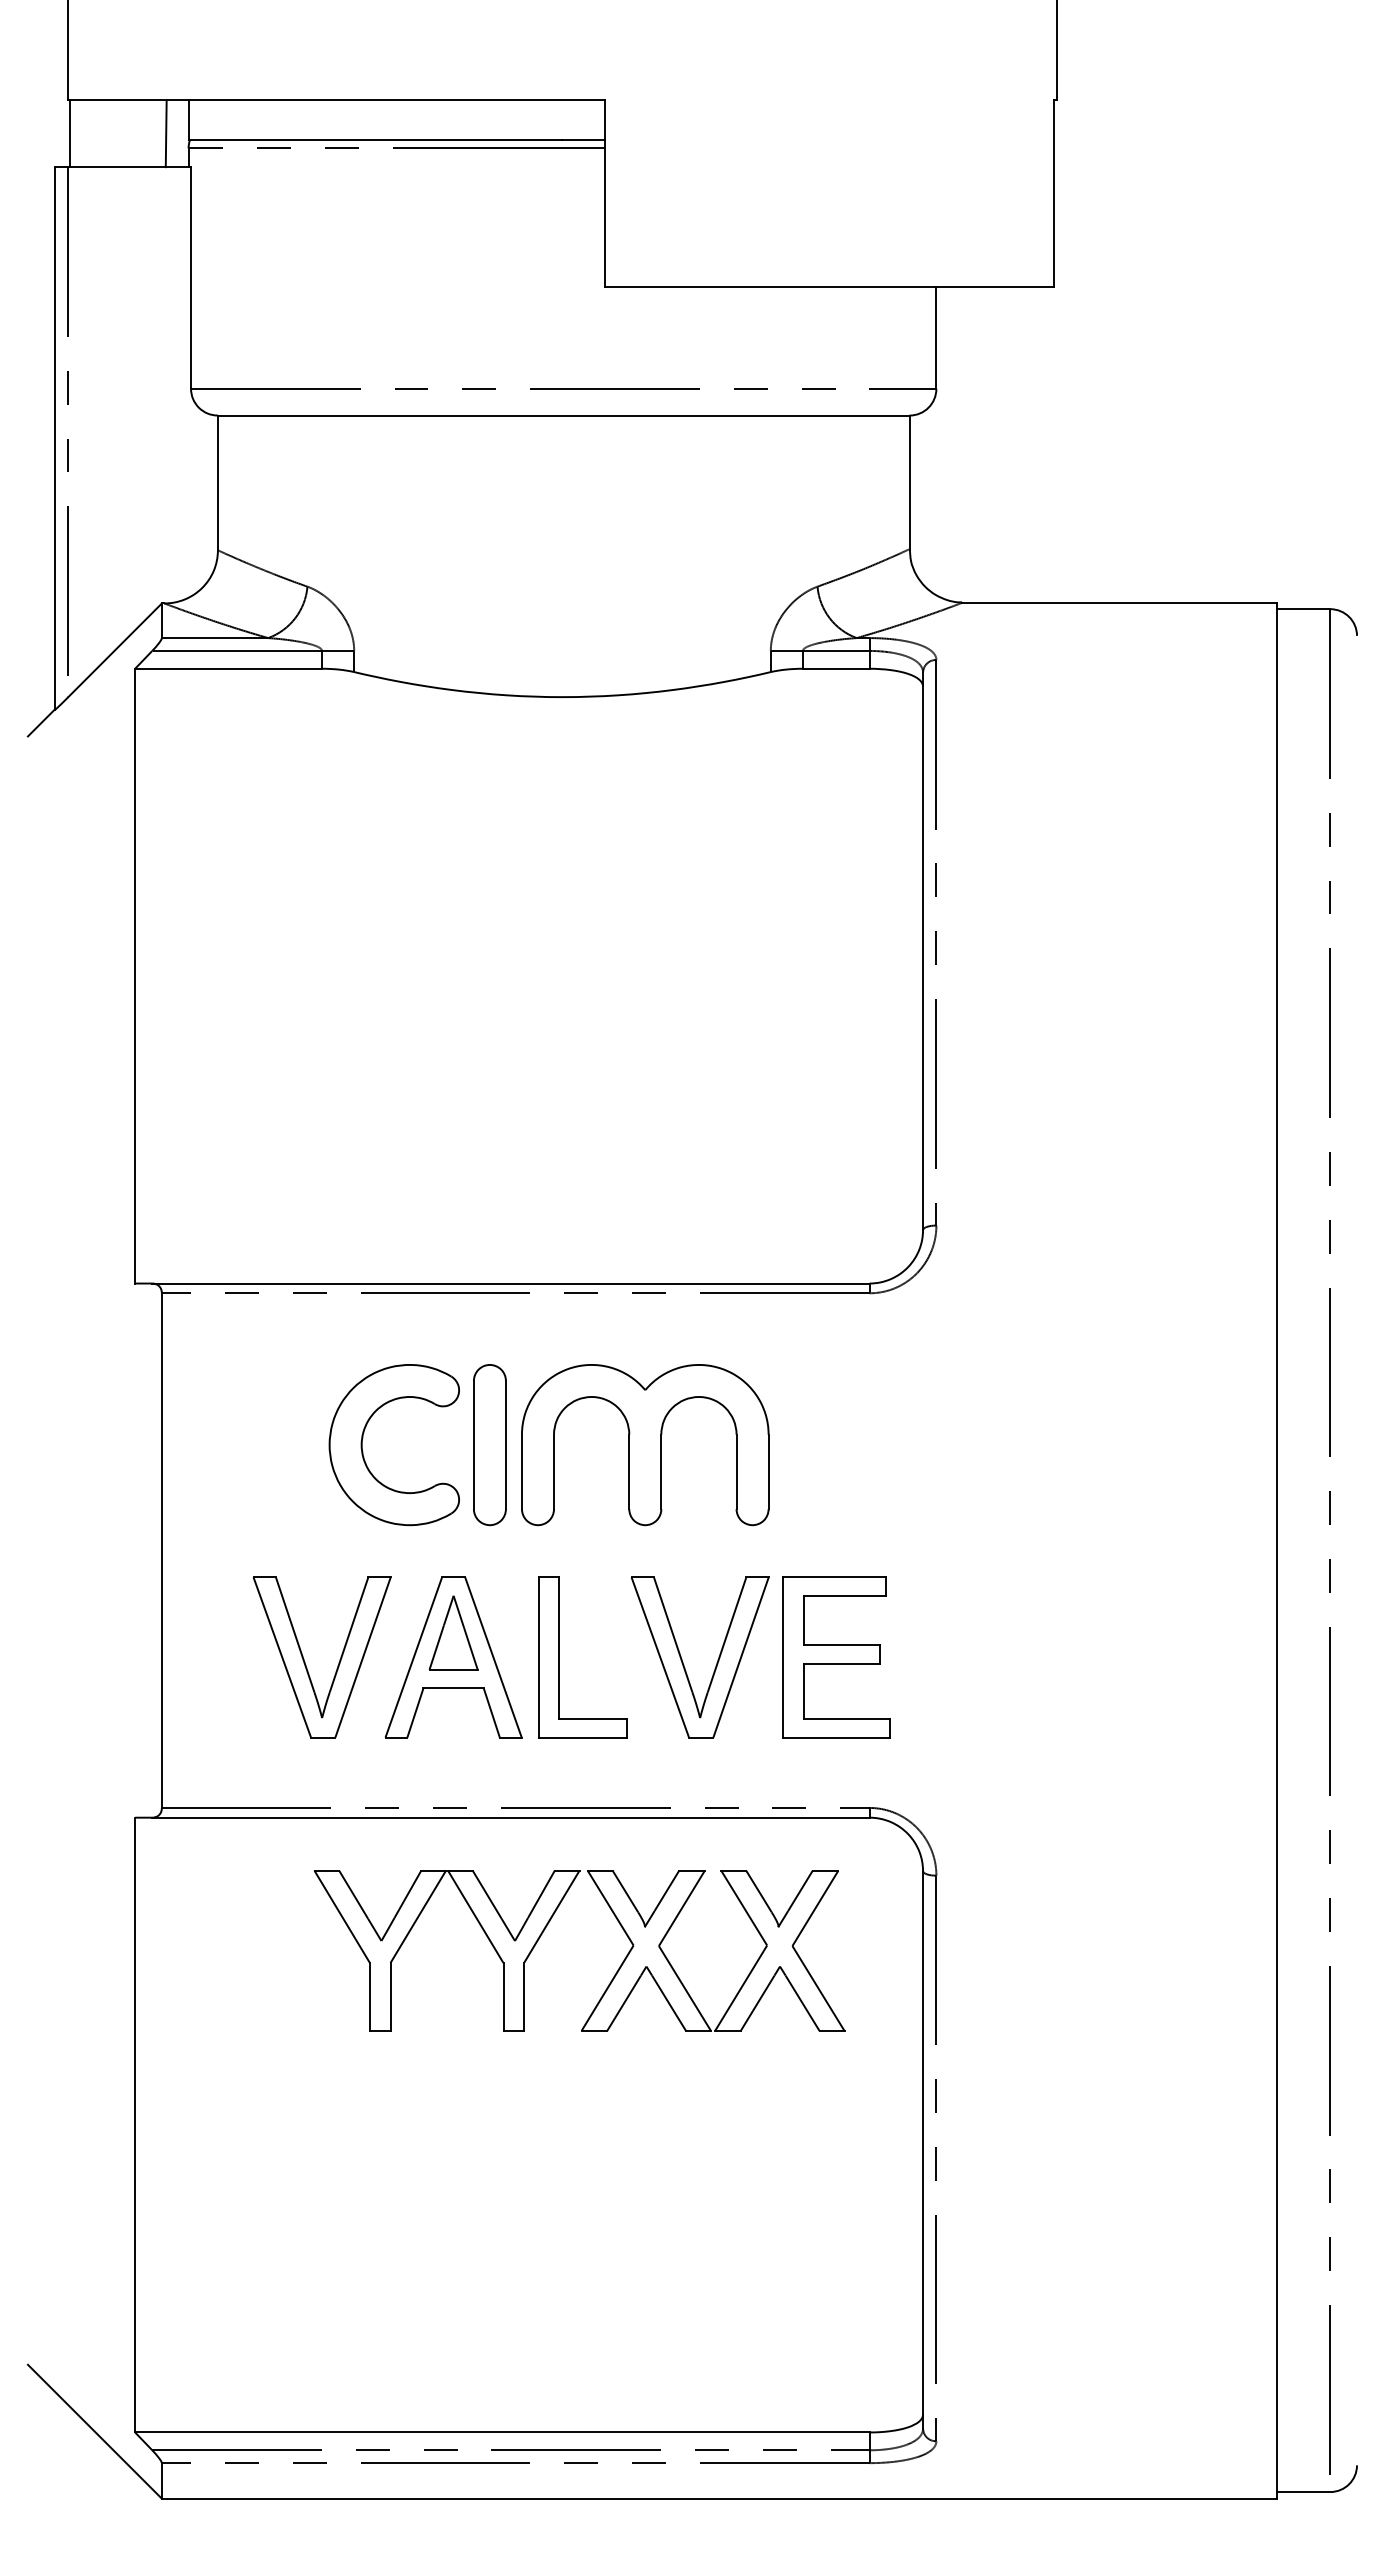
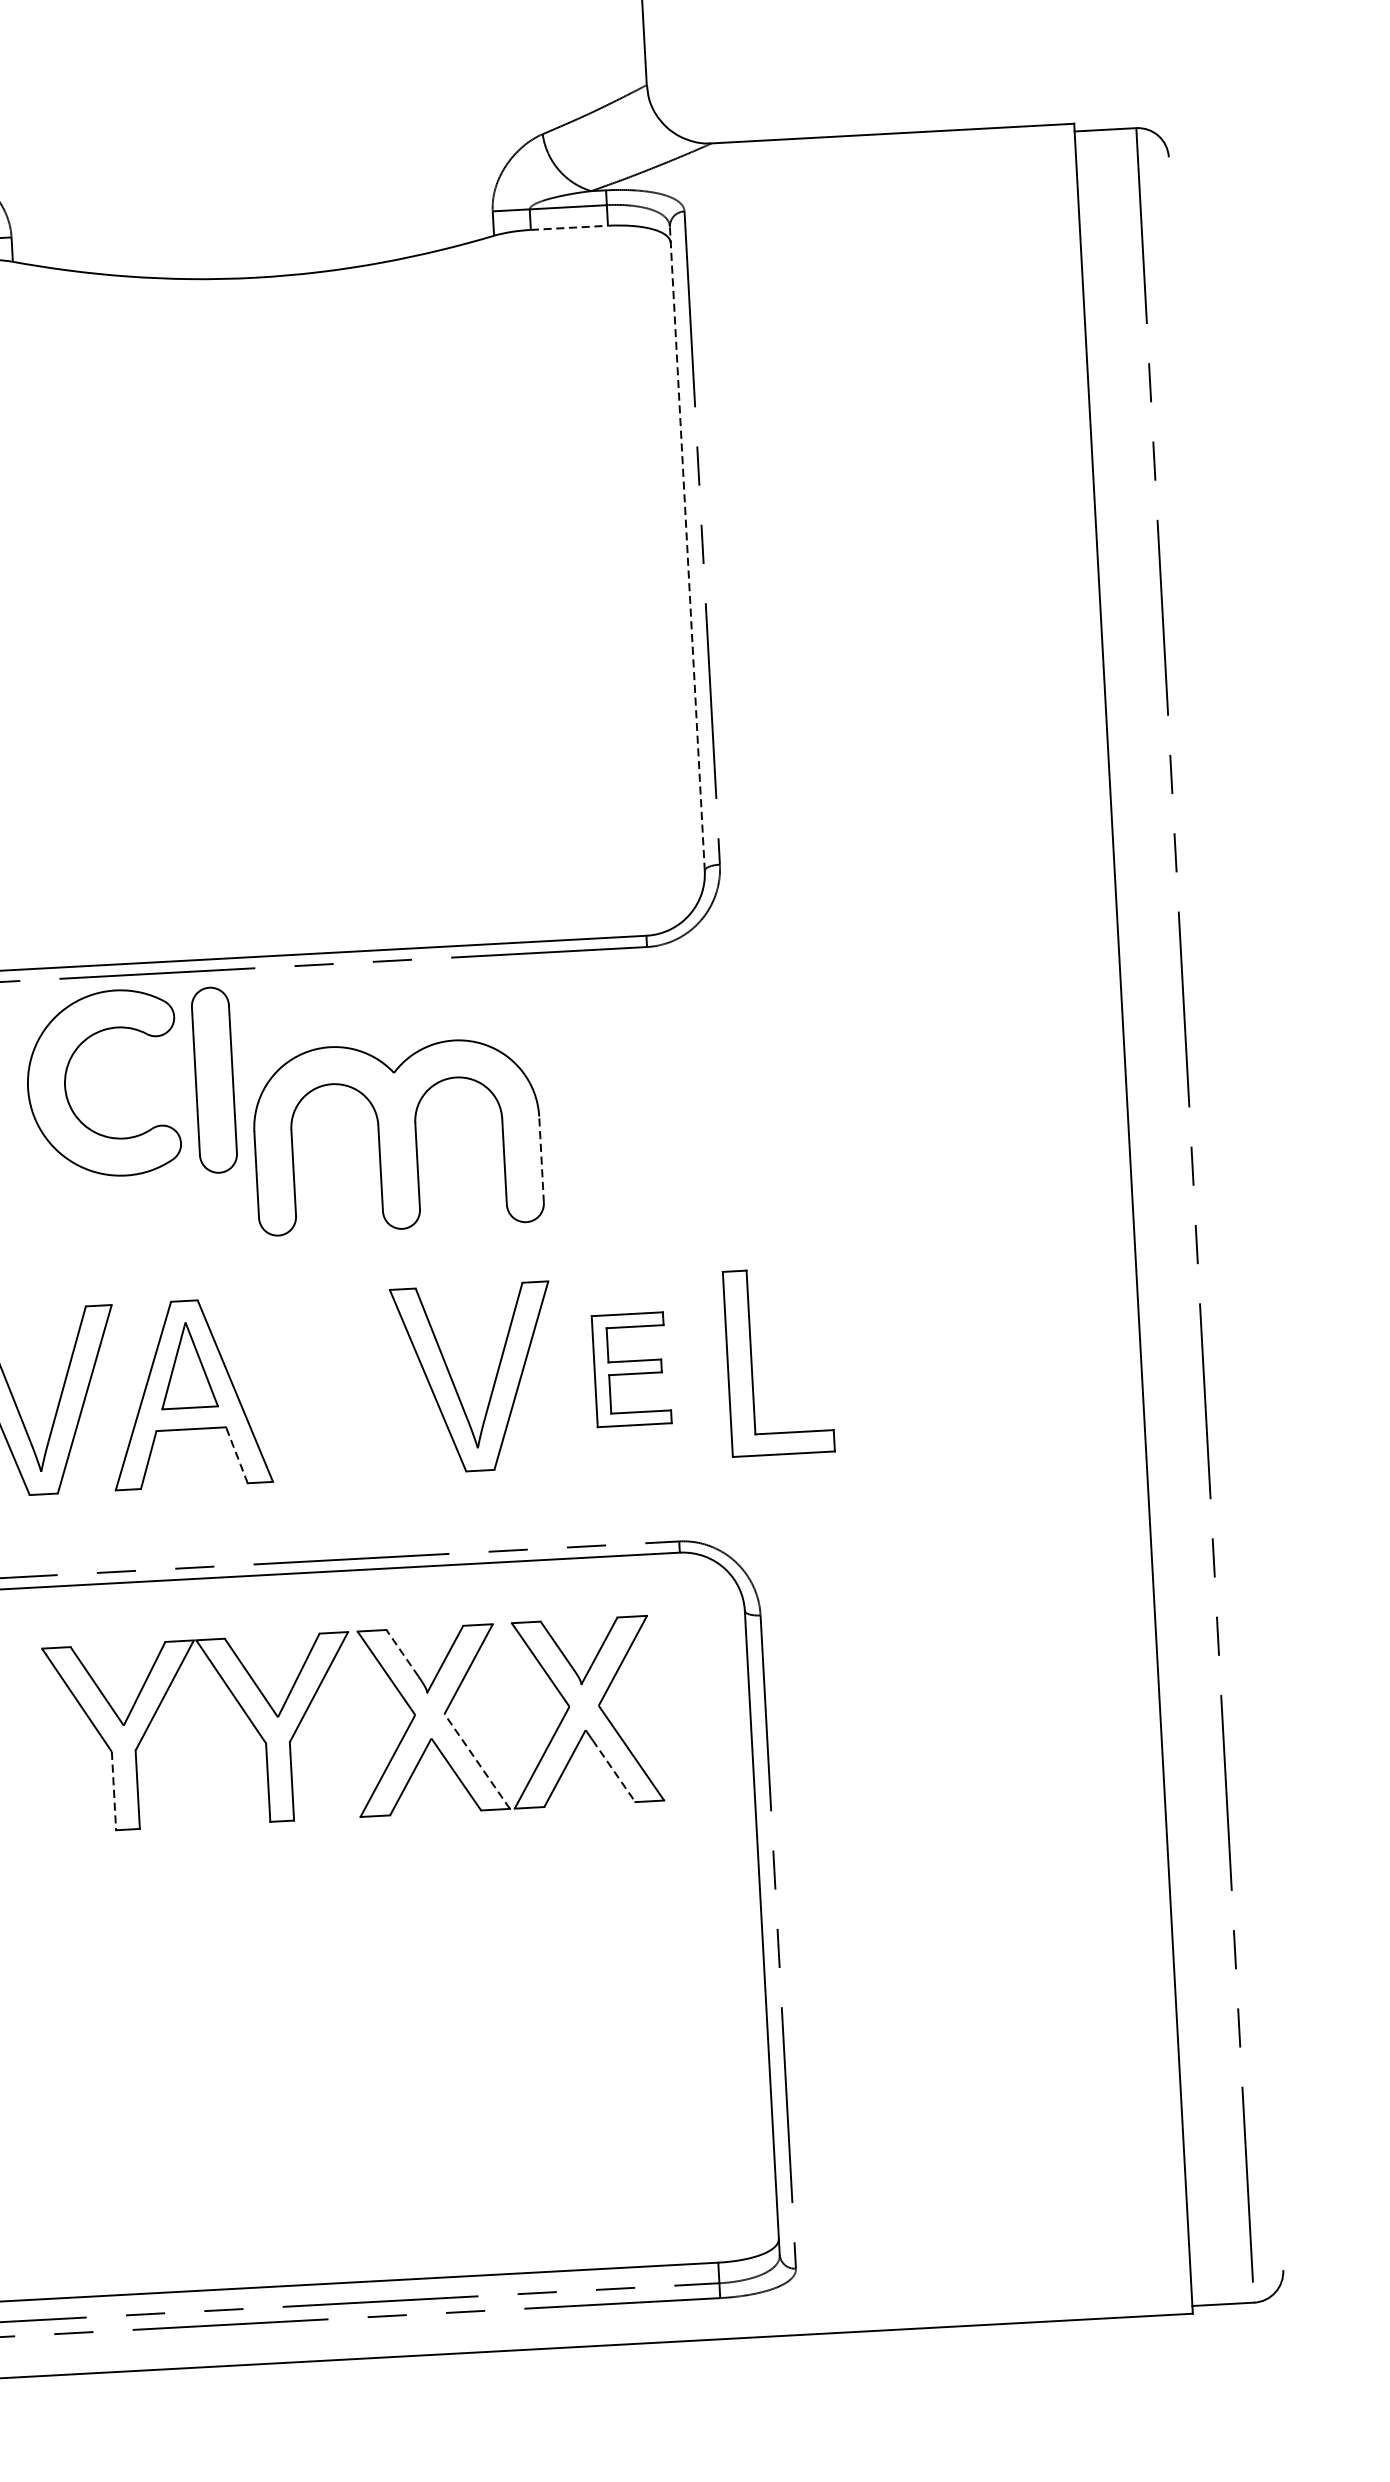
line: (836, 668) -> (569, 227), solid -> dashed
line: (923, 951) -> (687, 548), solid -> dashed
part: (489, 1445) -> (213, 1080), moved
part: (363, 1451) -> (67, 1093), moved
line: (768, 1471) -> (541, 1159), solid -> dashed
part: (559, 1657) -> (751, 1363), moved
part: (836, 1657) -> (631, 1369), size x0.6
line: (491, 1712) -> (236, 1454), solid -> dashed
line: (625, 1891) -> (402, 1653), solid -> dashed
line: (684, 1988) -> (476, 1761), solid -> dashed
line: (369, 1997) -> (113, 1791), solid -> dashed
line: (802, 2003) -> (613, 1771), solid -> dashed

